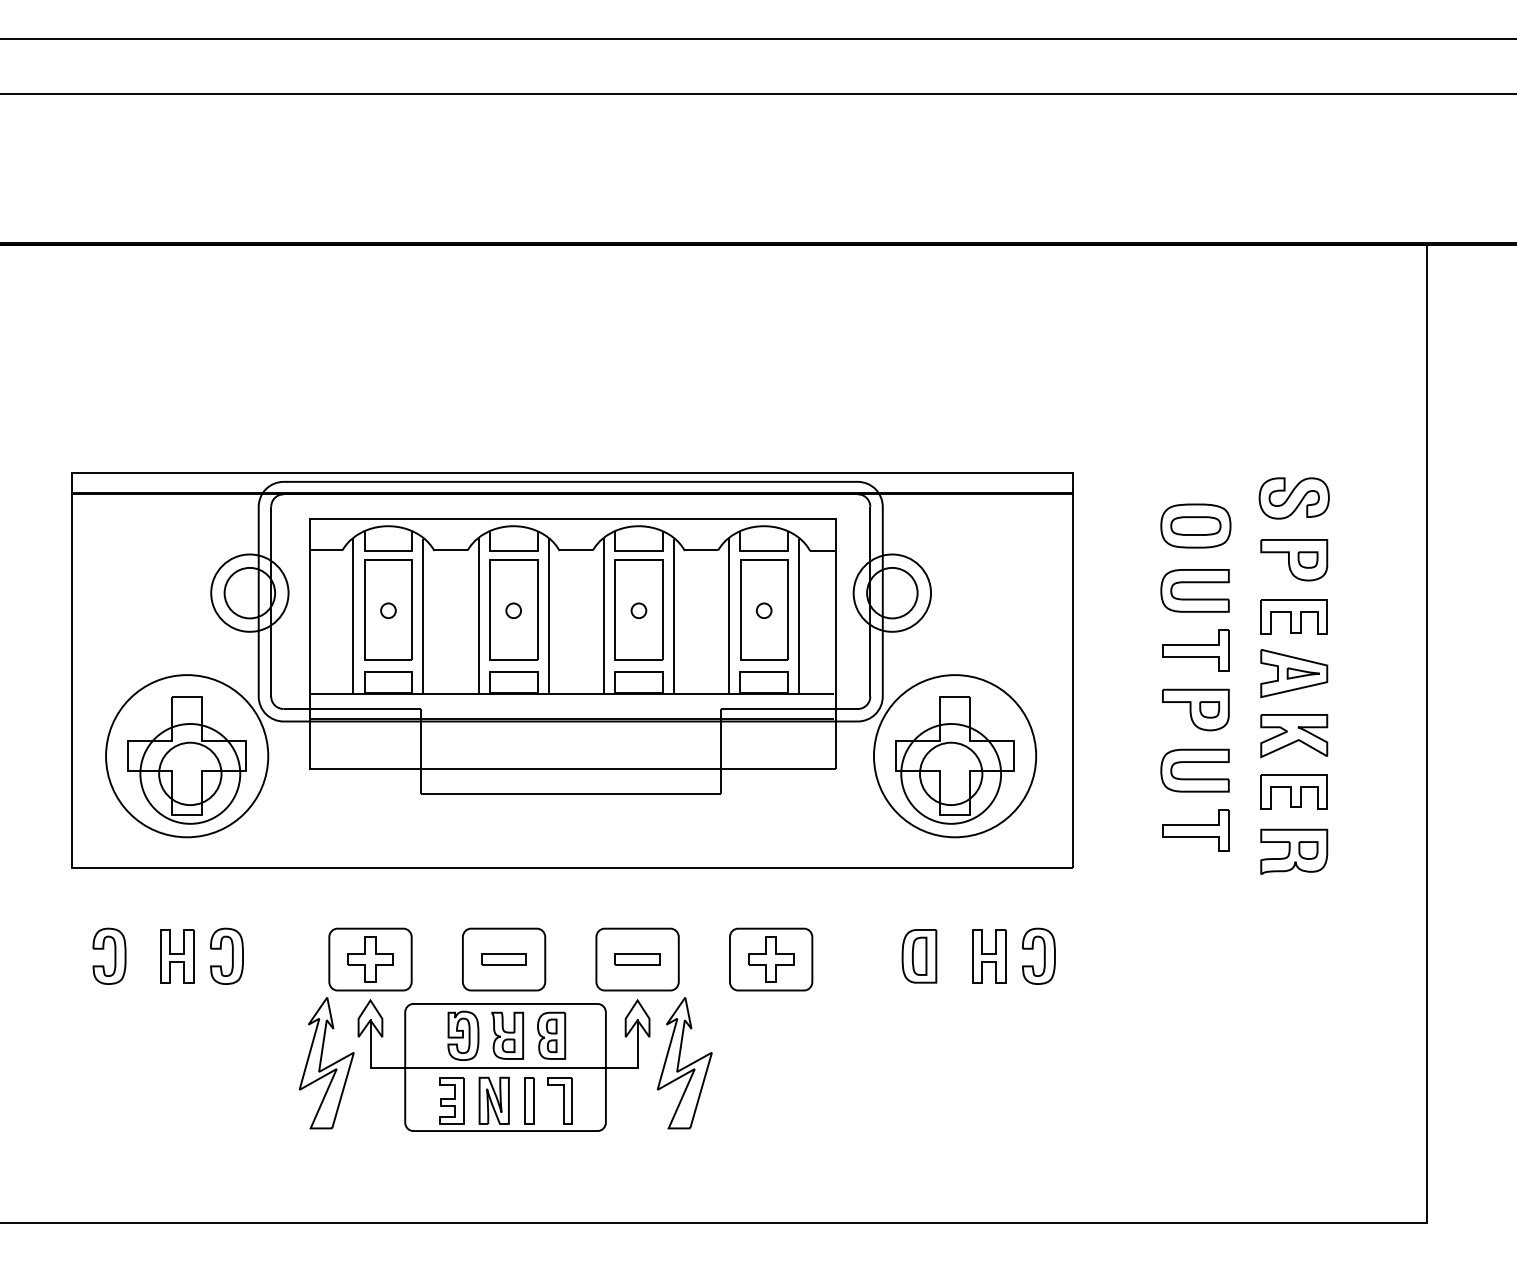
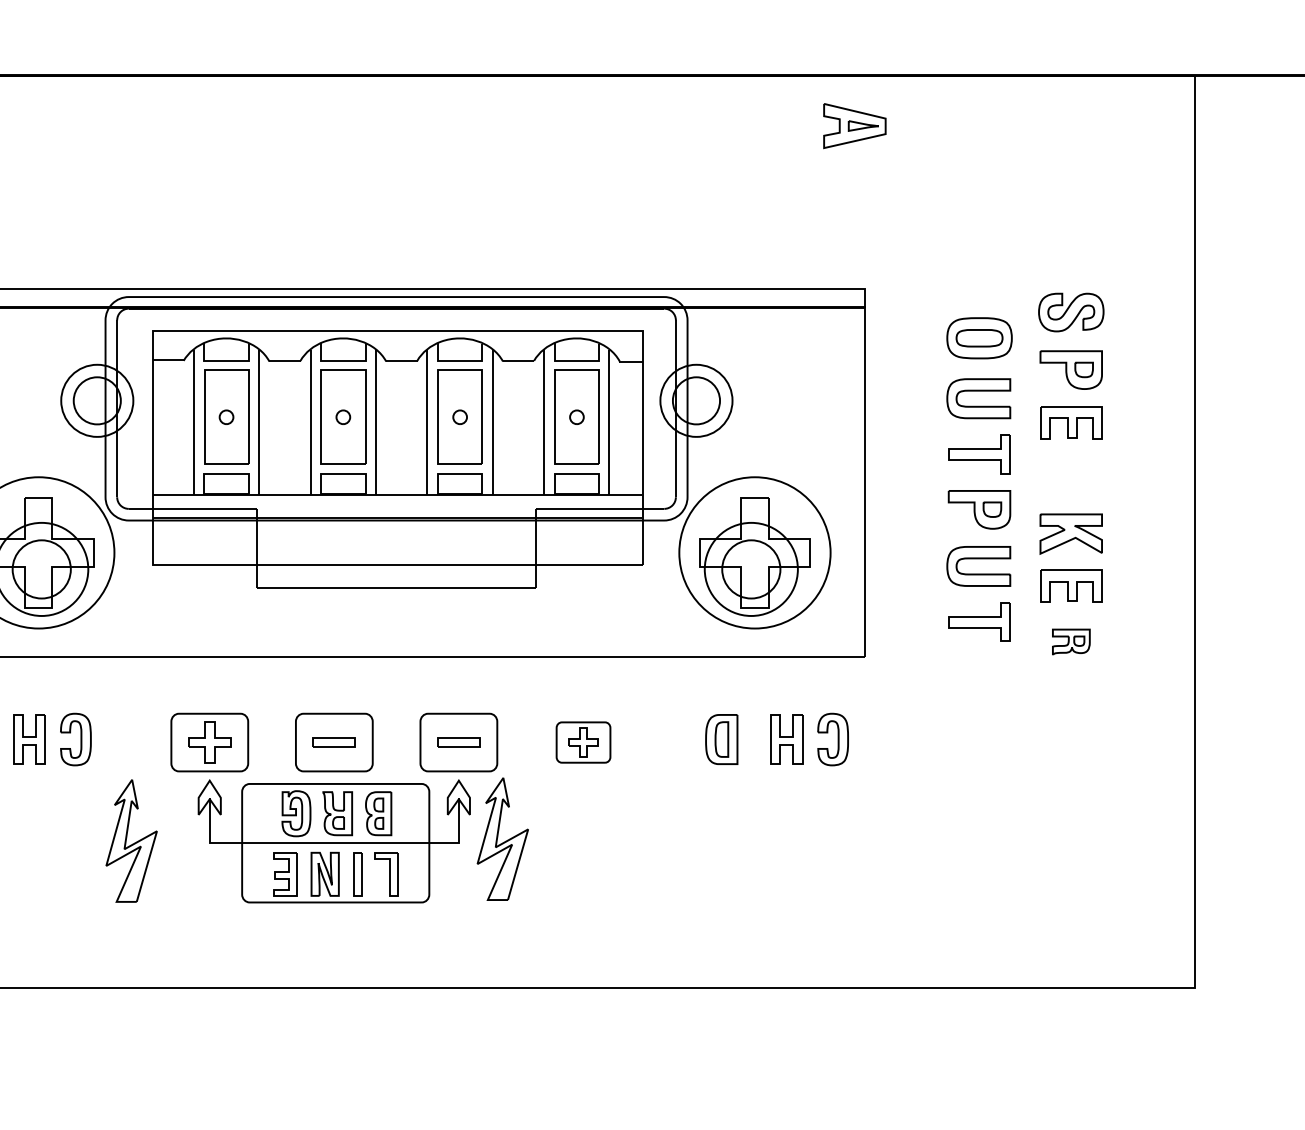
part: (1294, 673) -> (855, 126), moved
part: (1294, 851) -> (1071, 641), size x0.6
part: (771, 959) -> (583, 742), size x0.7
part: (326, 1063) -> (131, 841), moved

